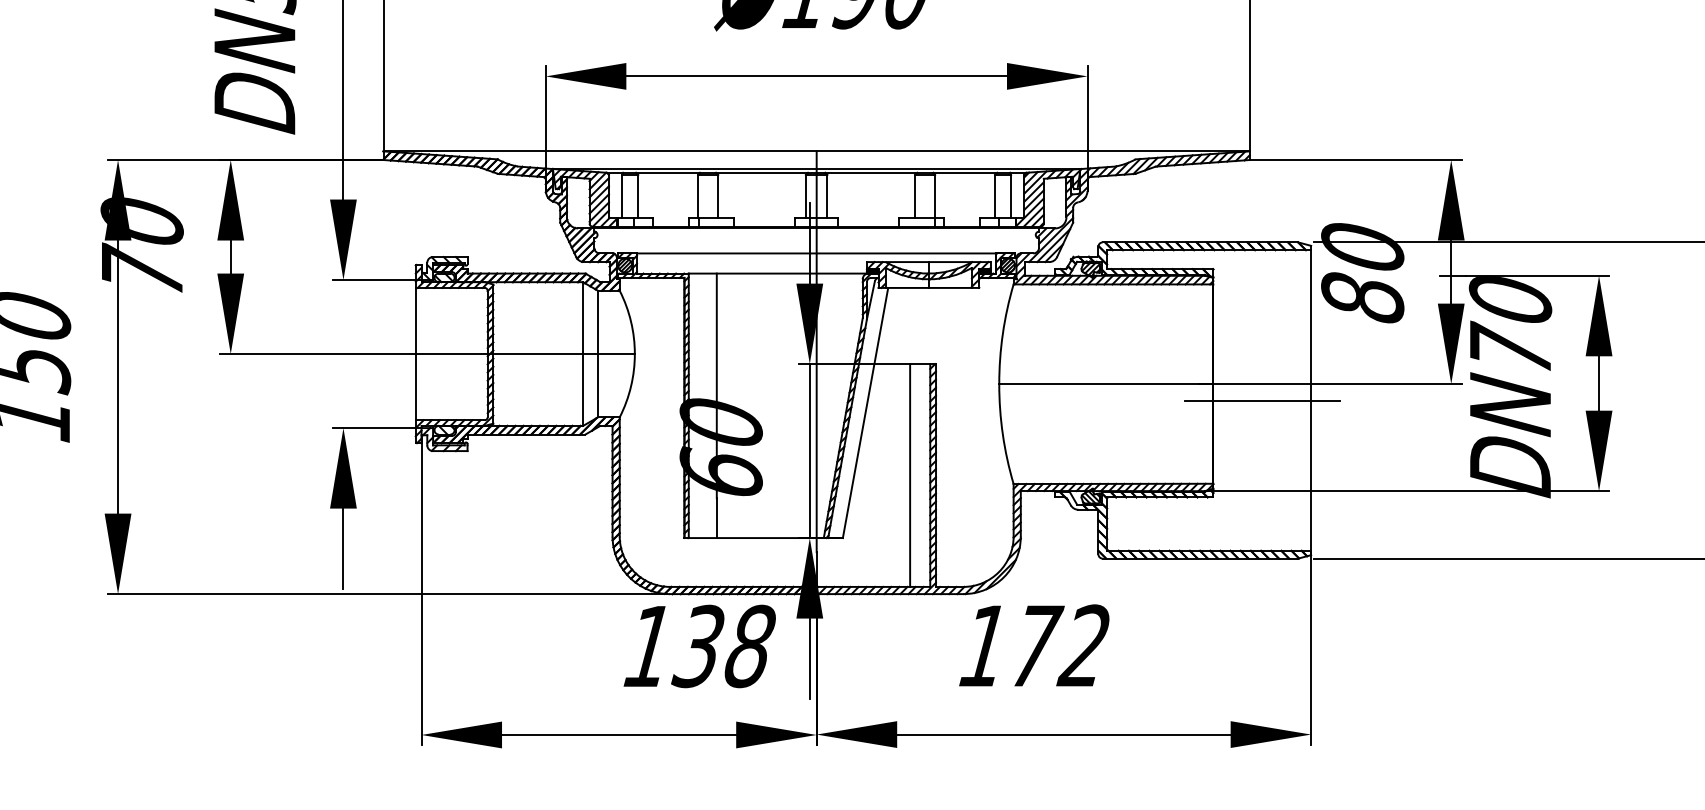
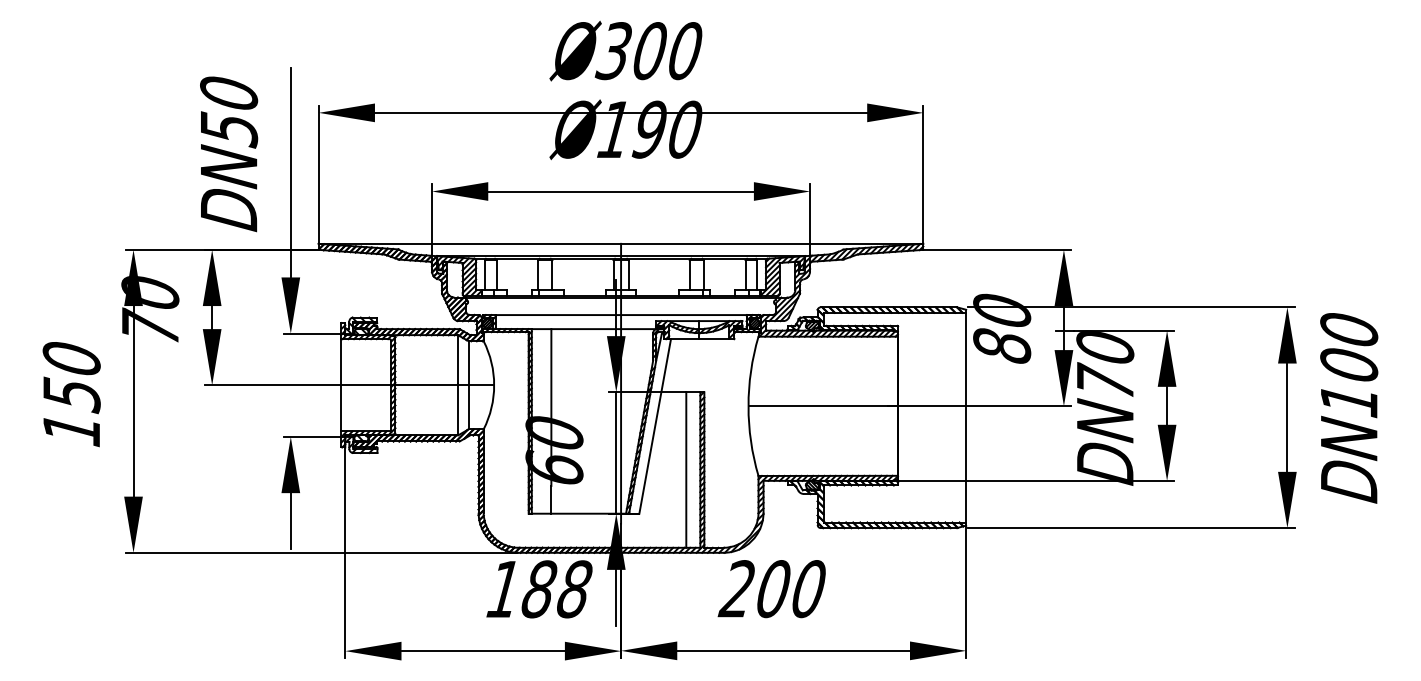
line: (1261, 400) -> (931, 417), removed
text: (698, 646) -> (538, 589), 138 -> 188
text: (1032, 646) -> (771, 589), 172 -> 200

